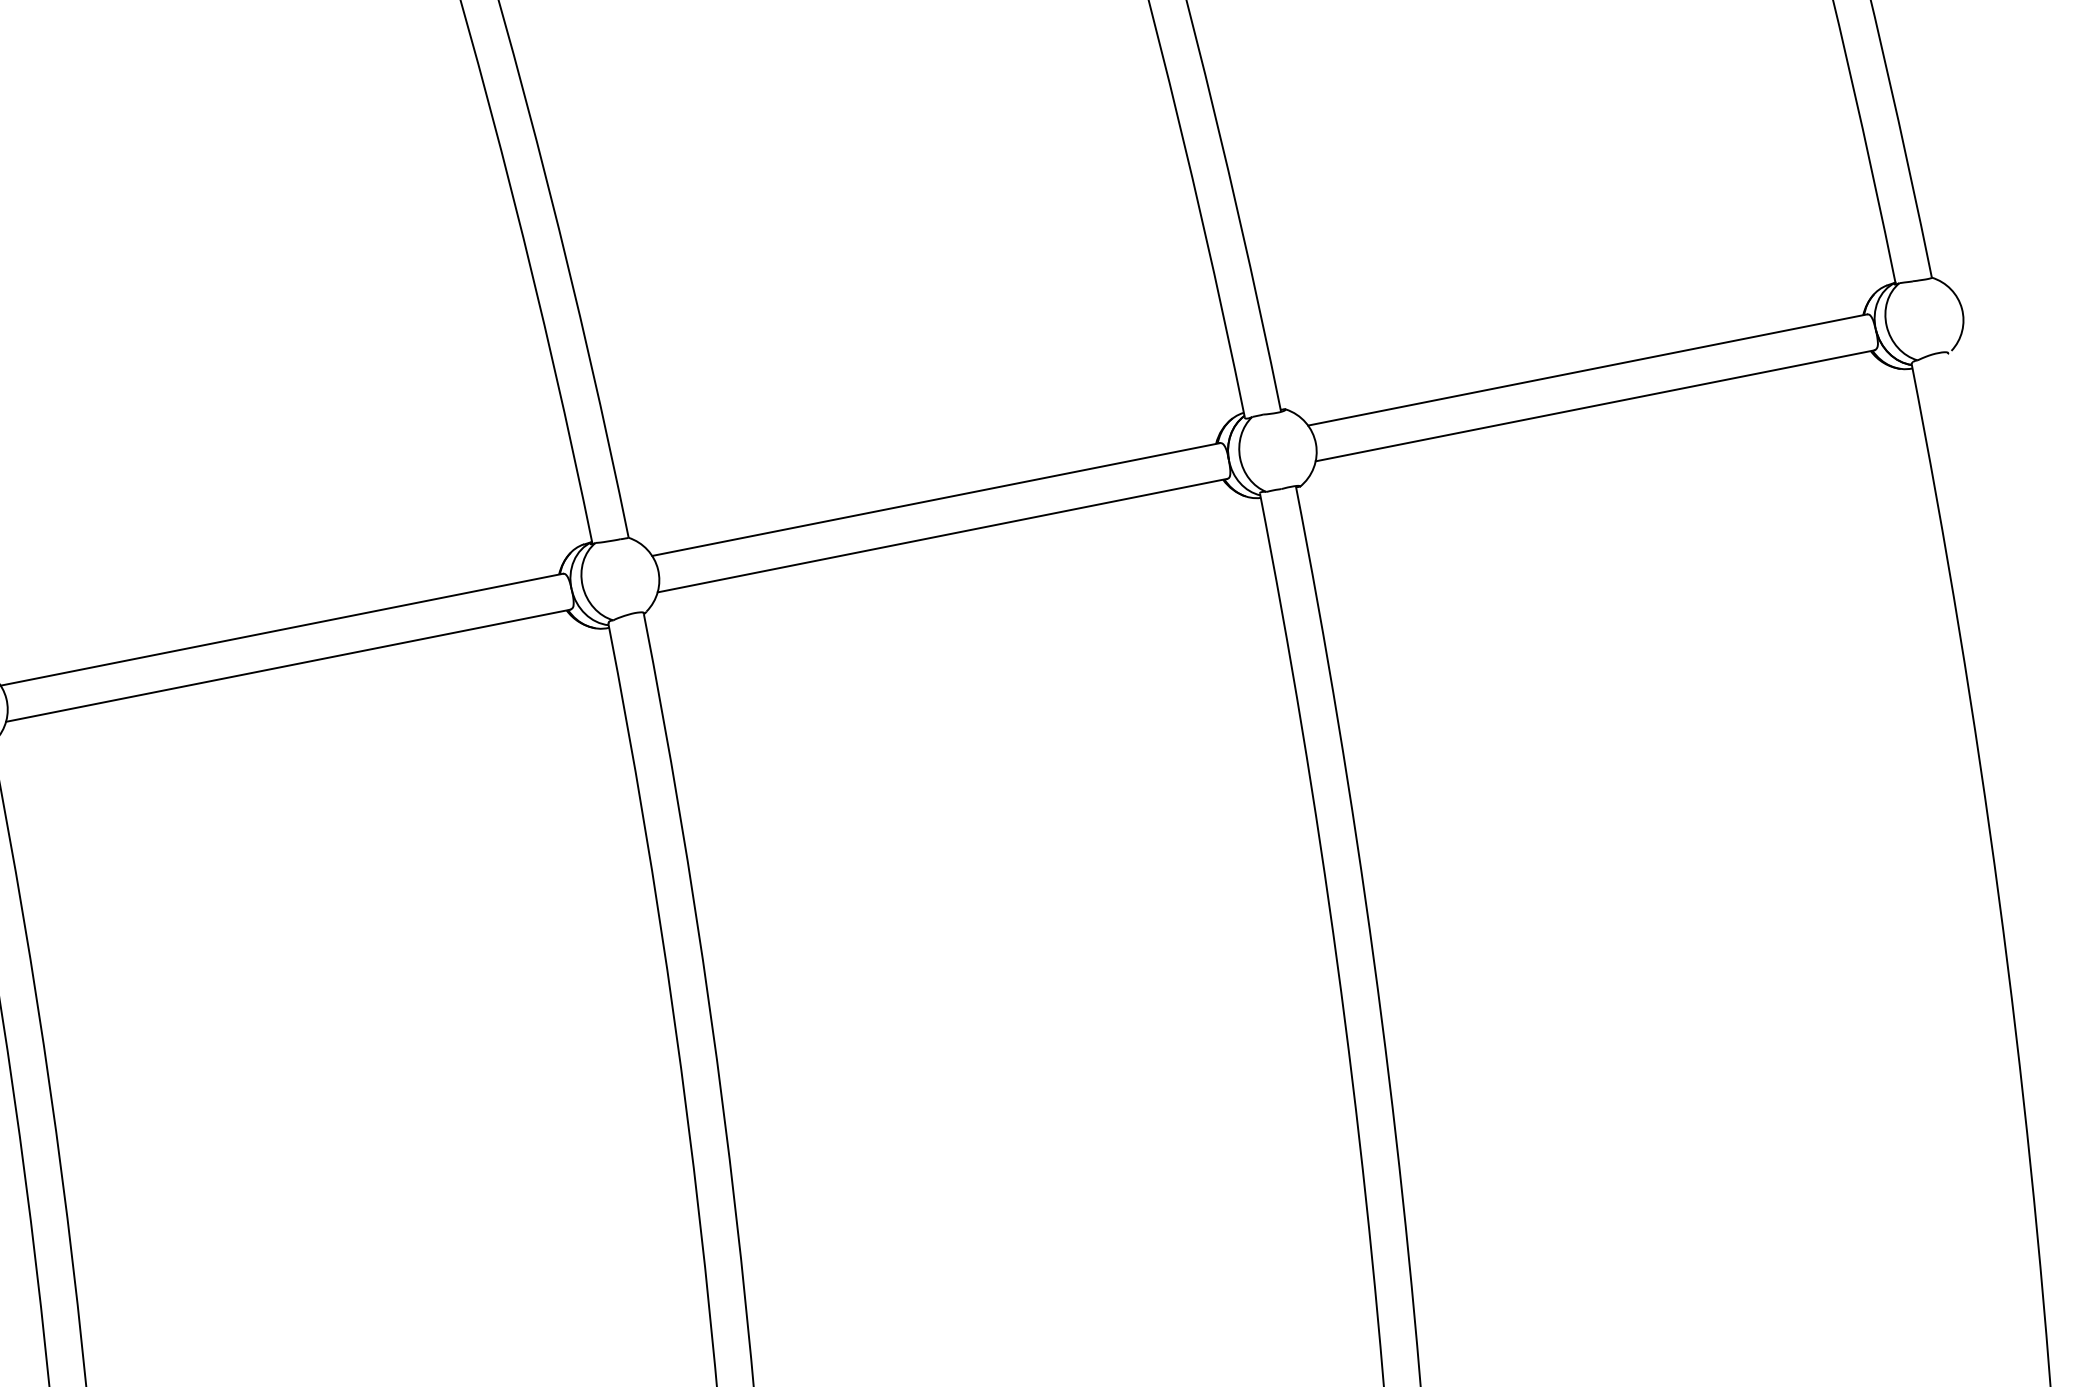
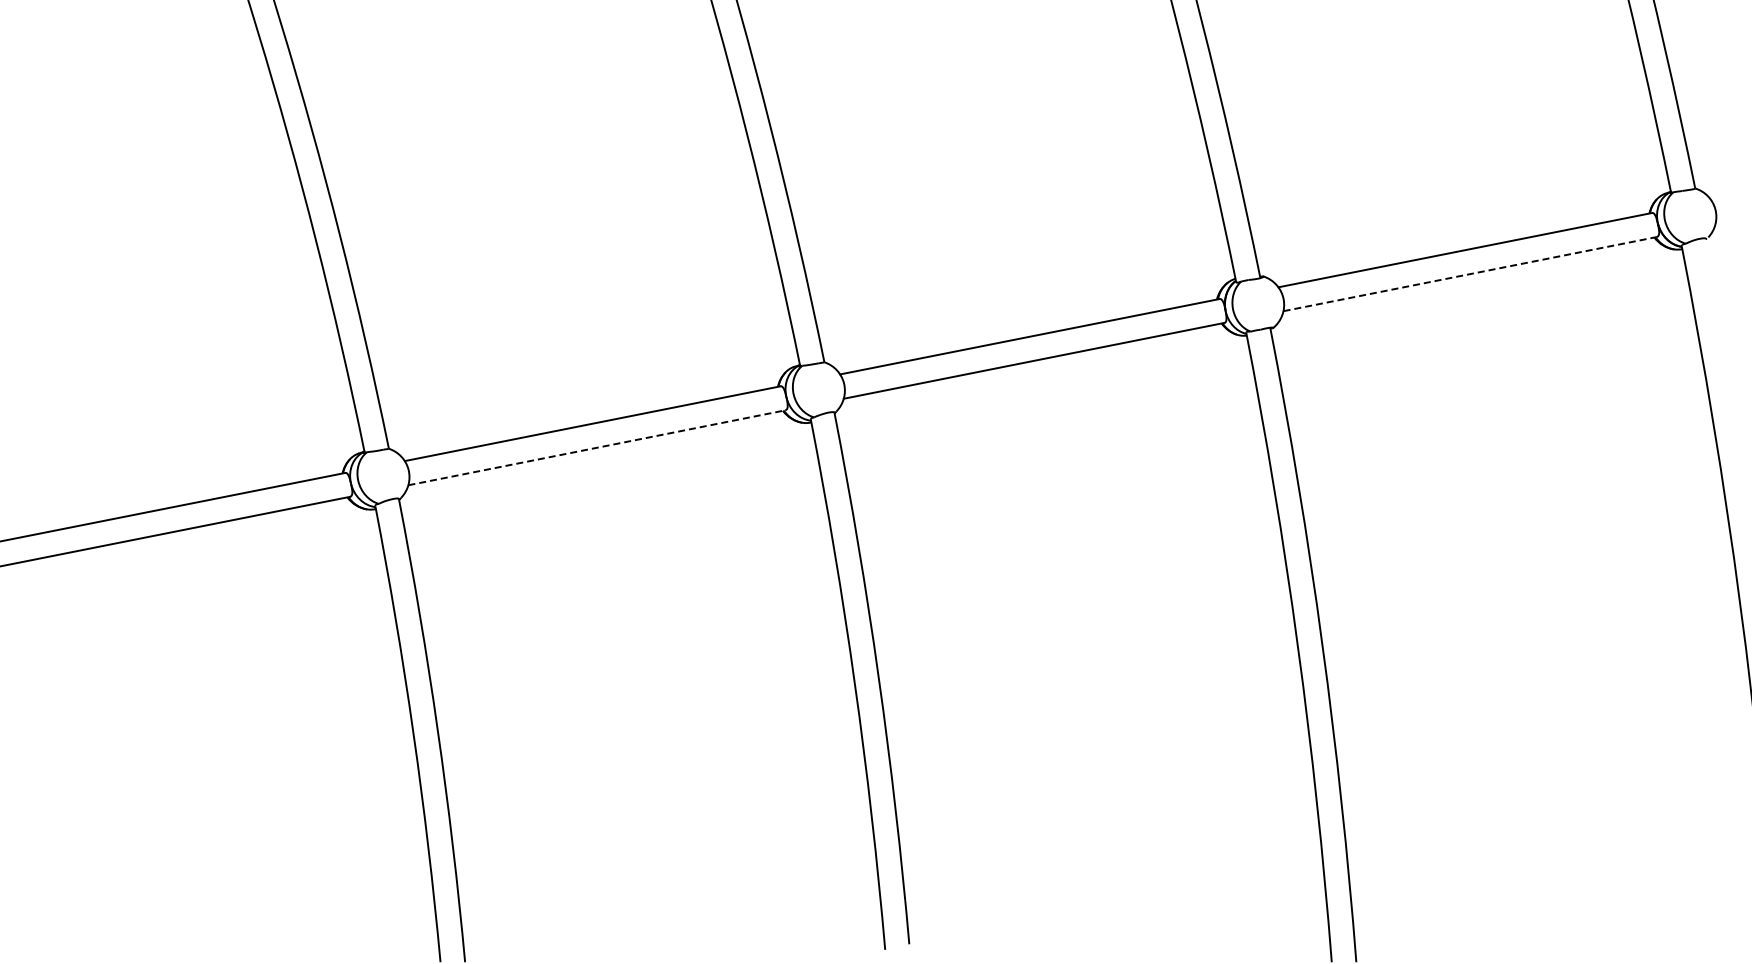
line: (1595, 406) -> (1470, 274), solid -> dashed
line: (289, 665) -> (597, 447), solid -> dashed

